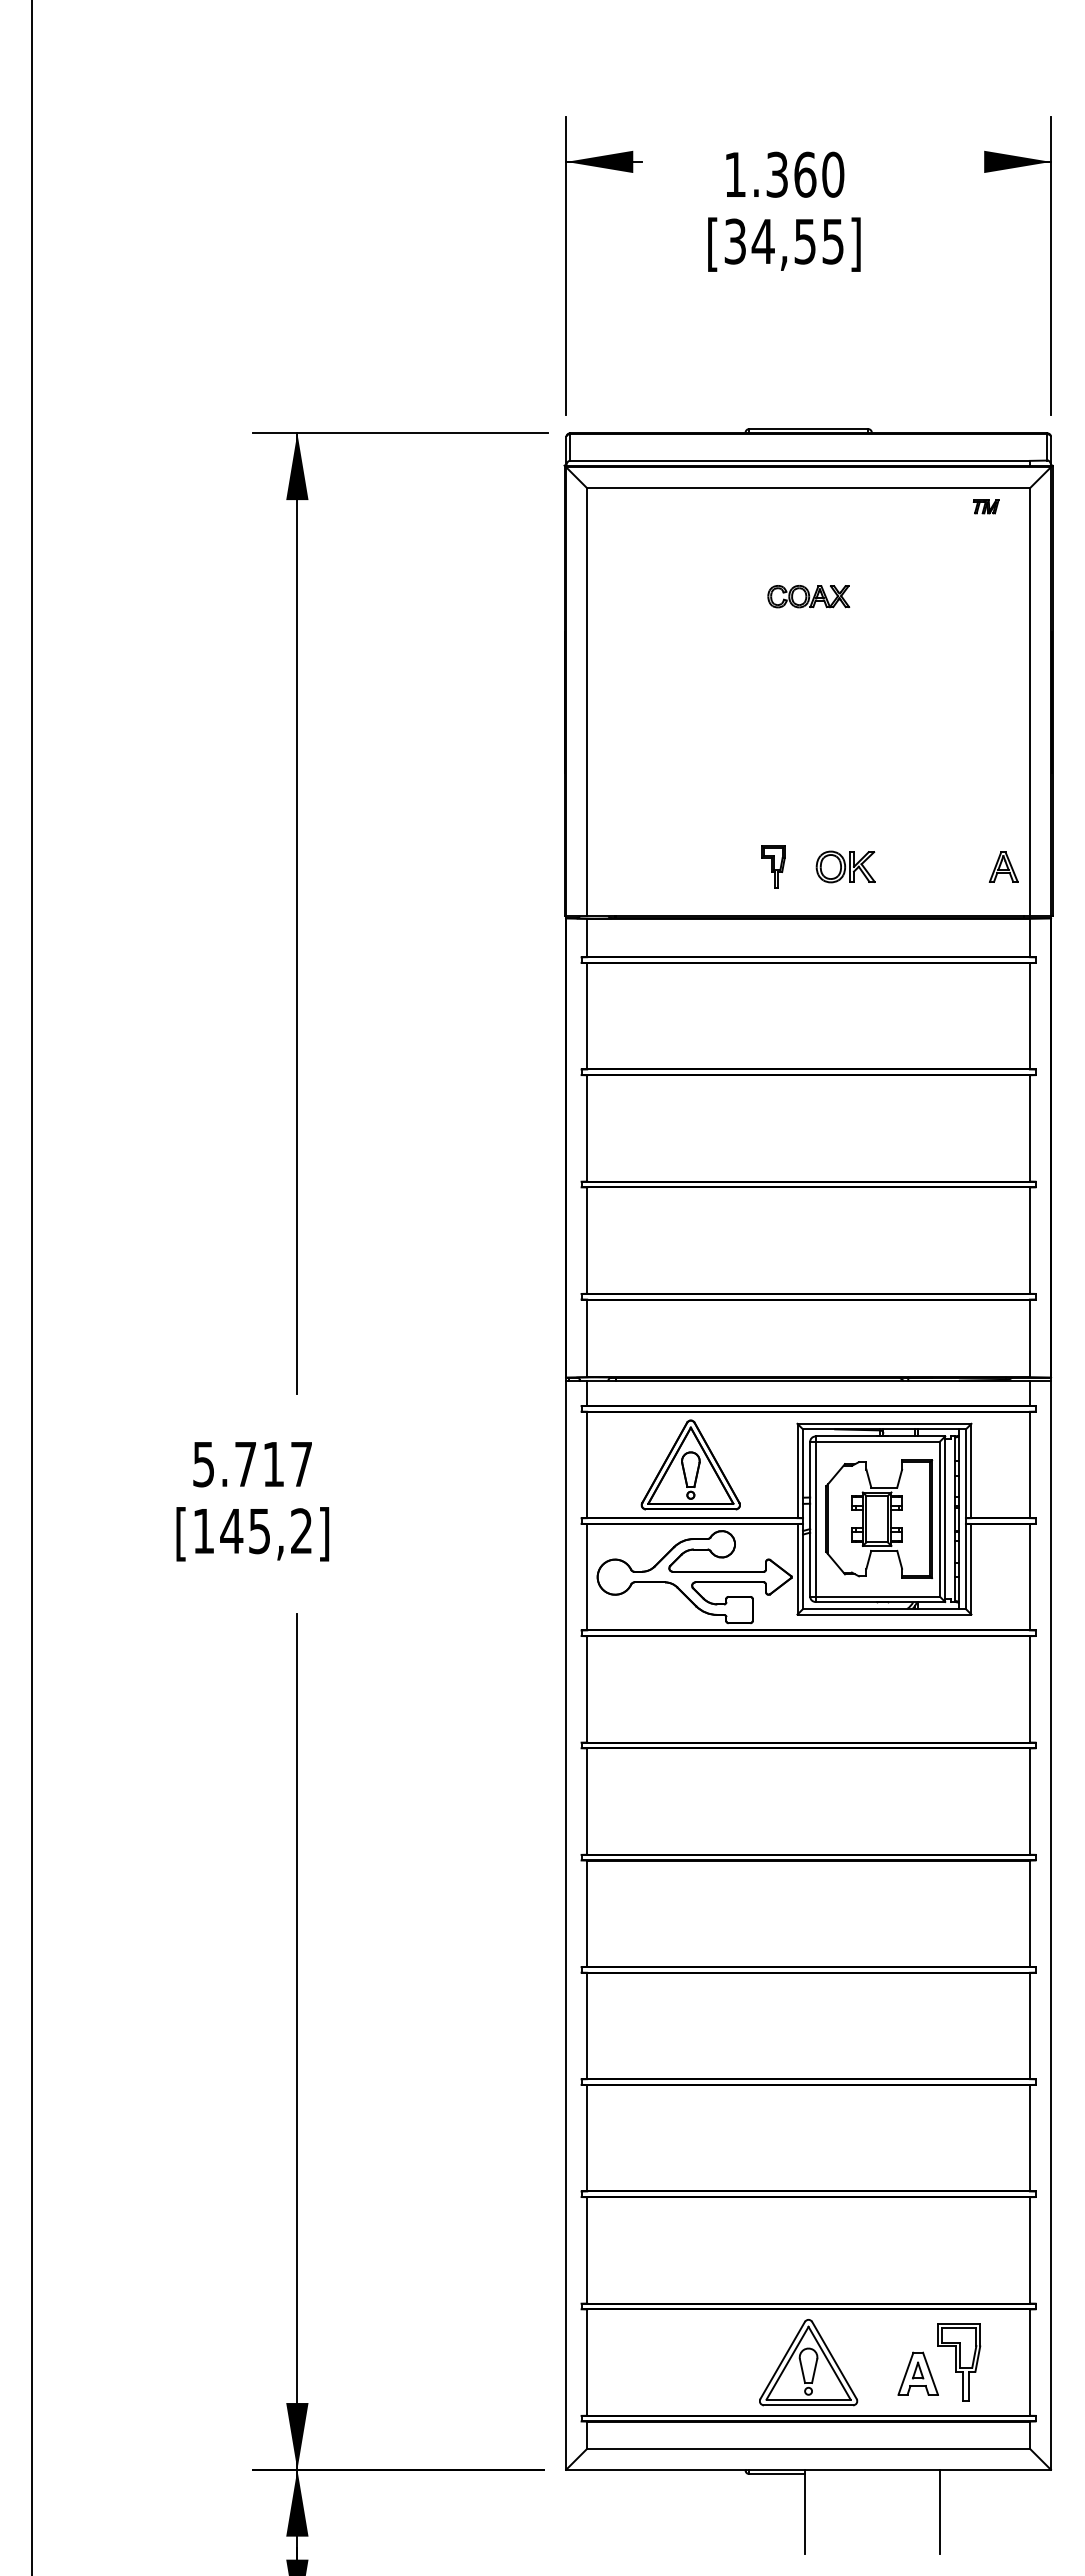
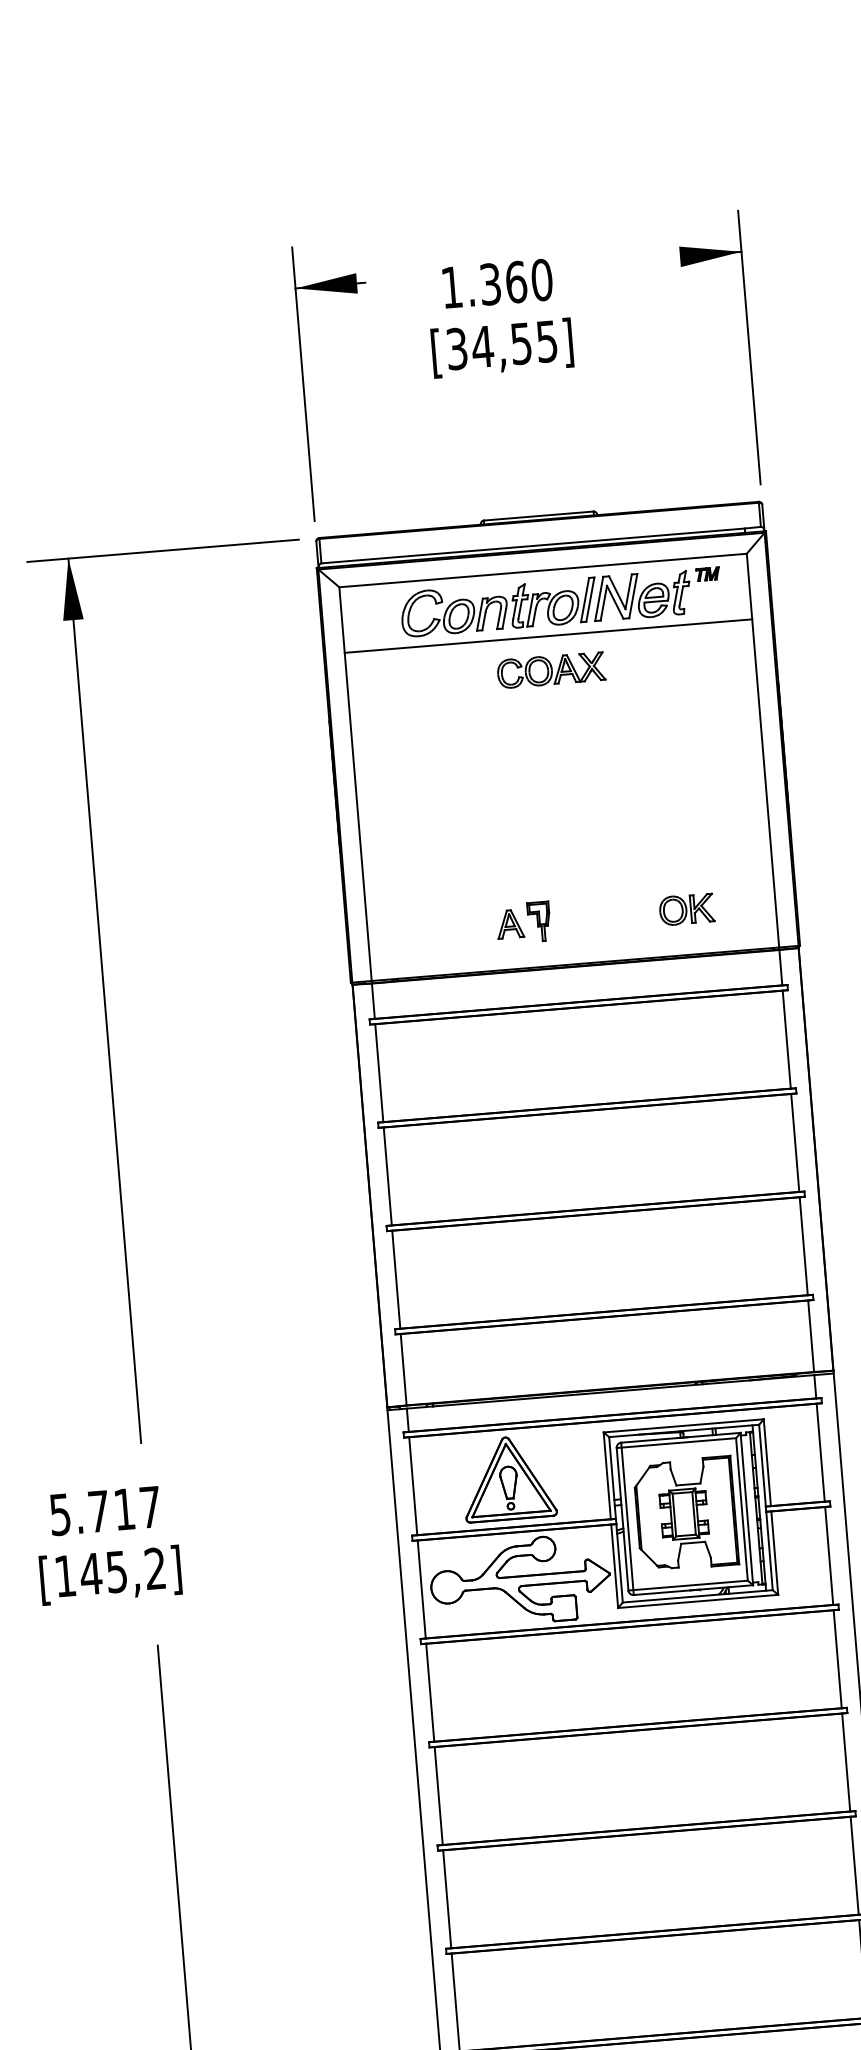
part: (808, 523) -> (545, 602), added
line: (808, 559) -> (548, 636), added
part: (808, 596) -> (551, 670), size x1.43
part: (845, 866) -> (686, 909), moved
part: (1003, 866) -> (509, 923), moved

